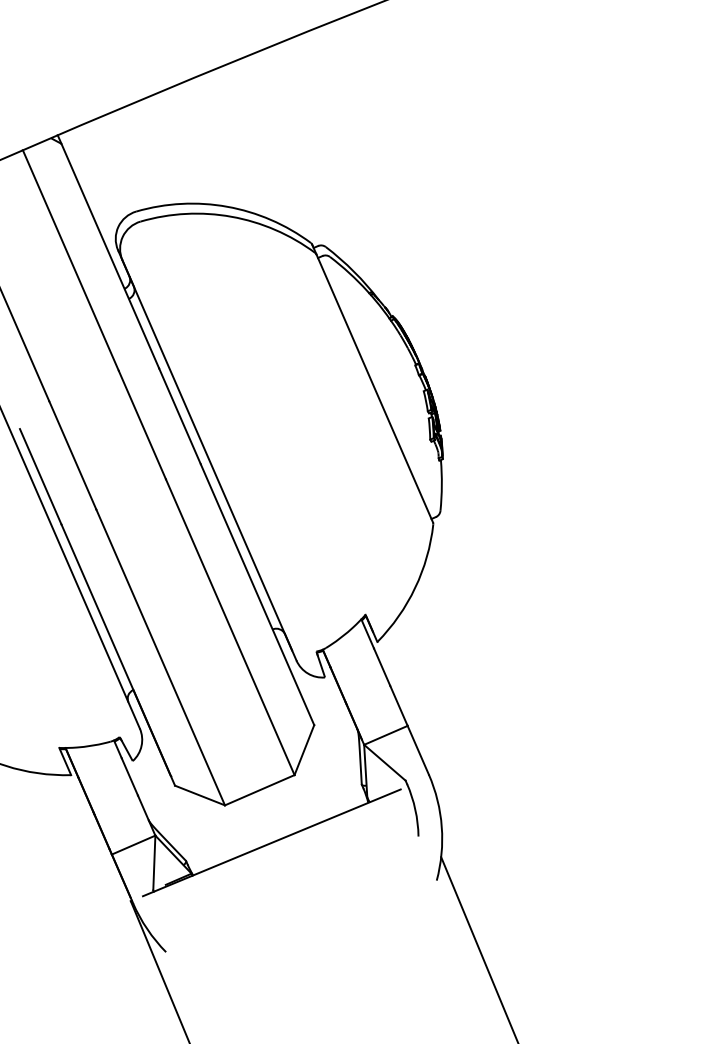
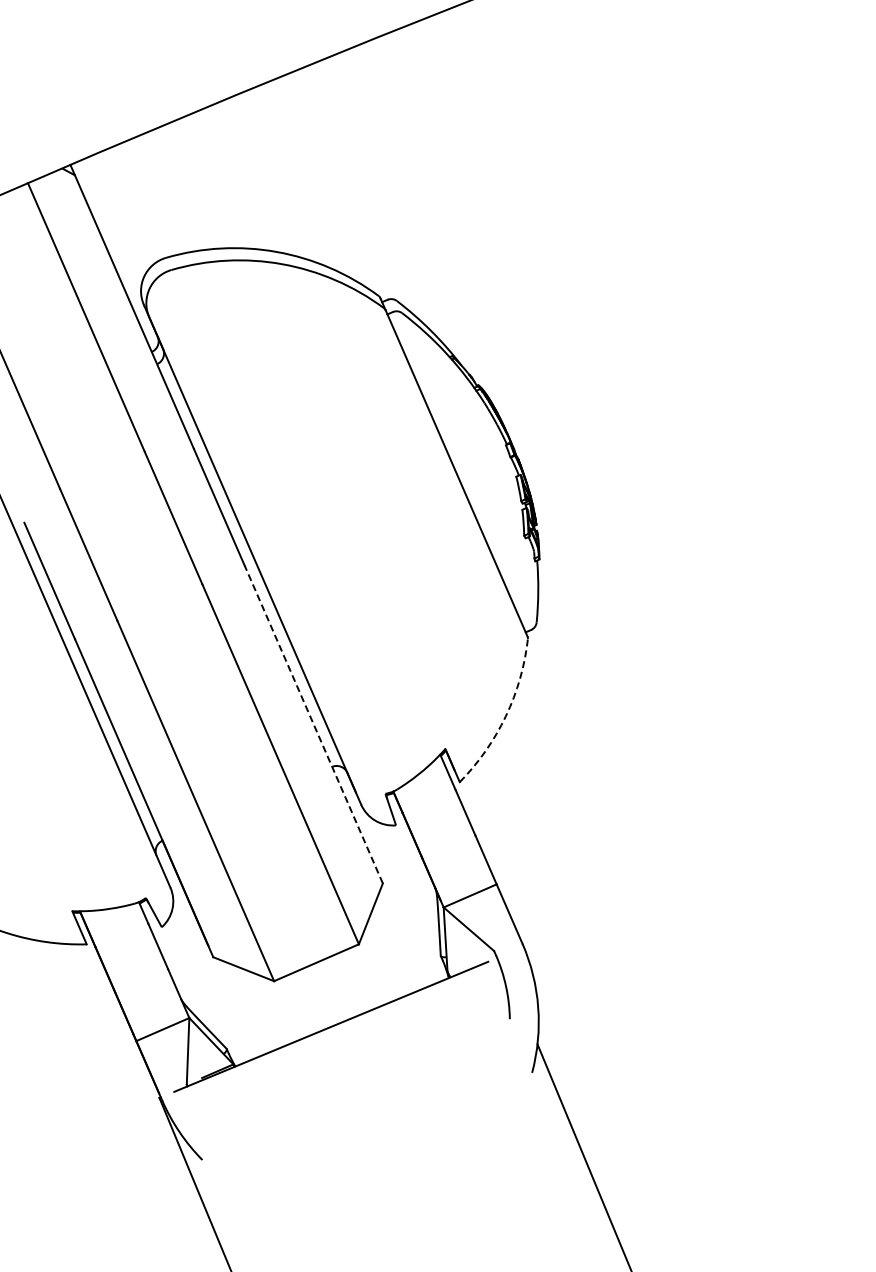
arc: (414, 588) -> (505, 716), solid -> dashed
line: (257, 594) -> (313, 724), solid -> dashed

